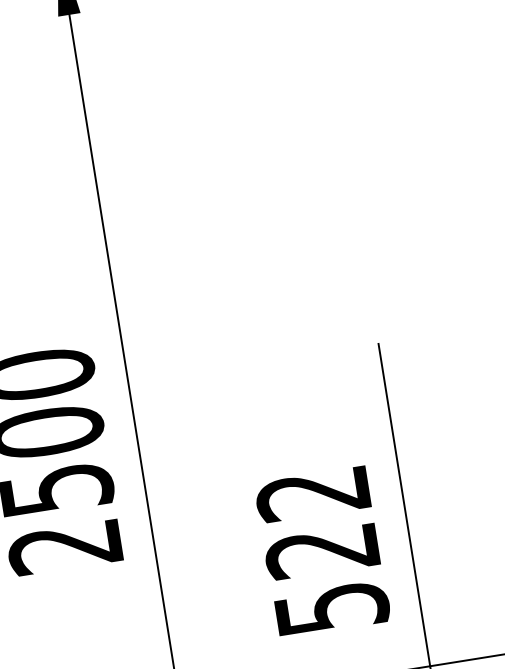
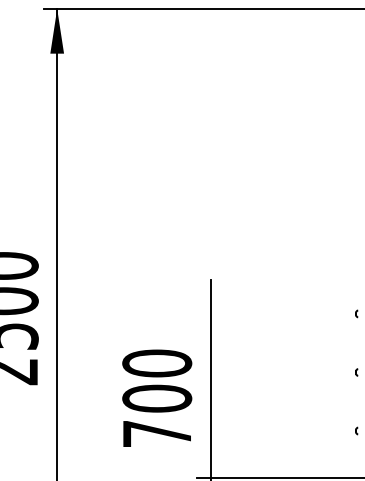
text: (322, 550) -> (157, 398), 522 -> 700

